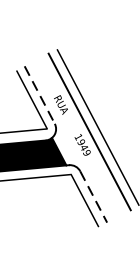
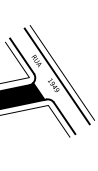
line: (40, 95) -> (22, 56), dashed -> solid
line: (93, 197) -> (64, 118), dashed -> solid

